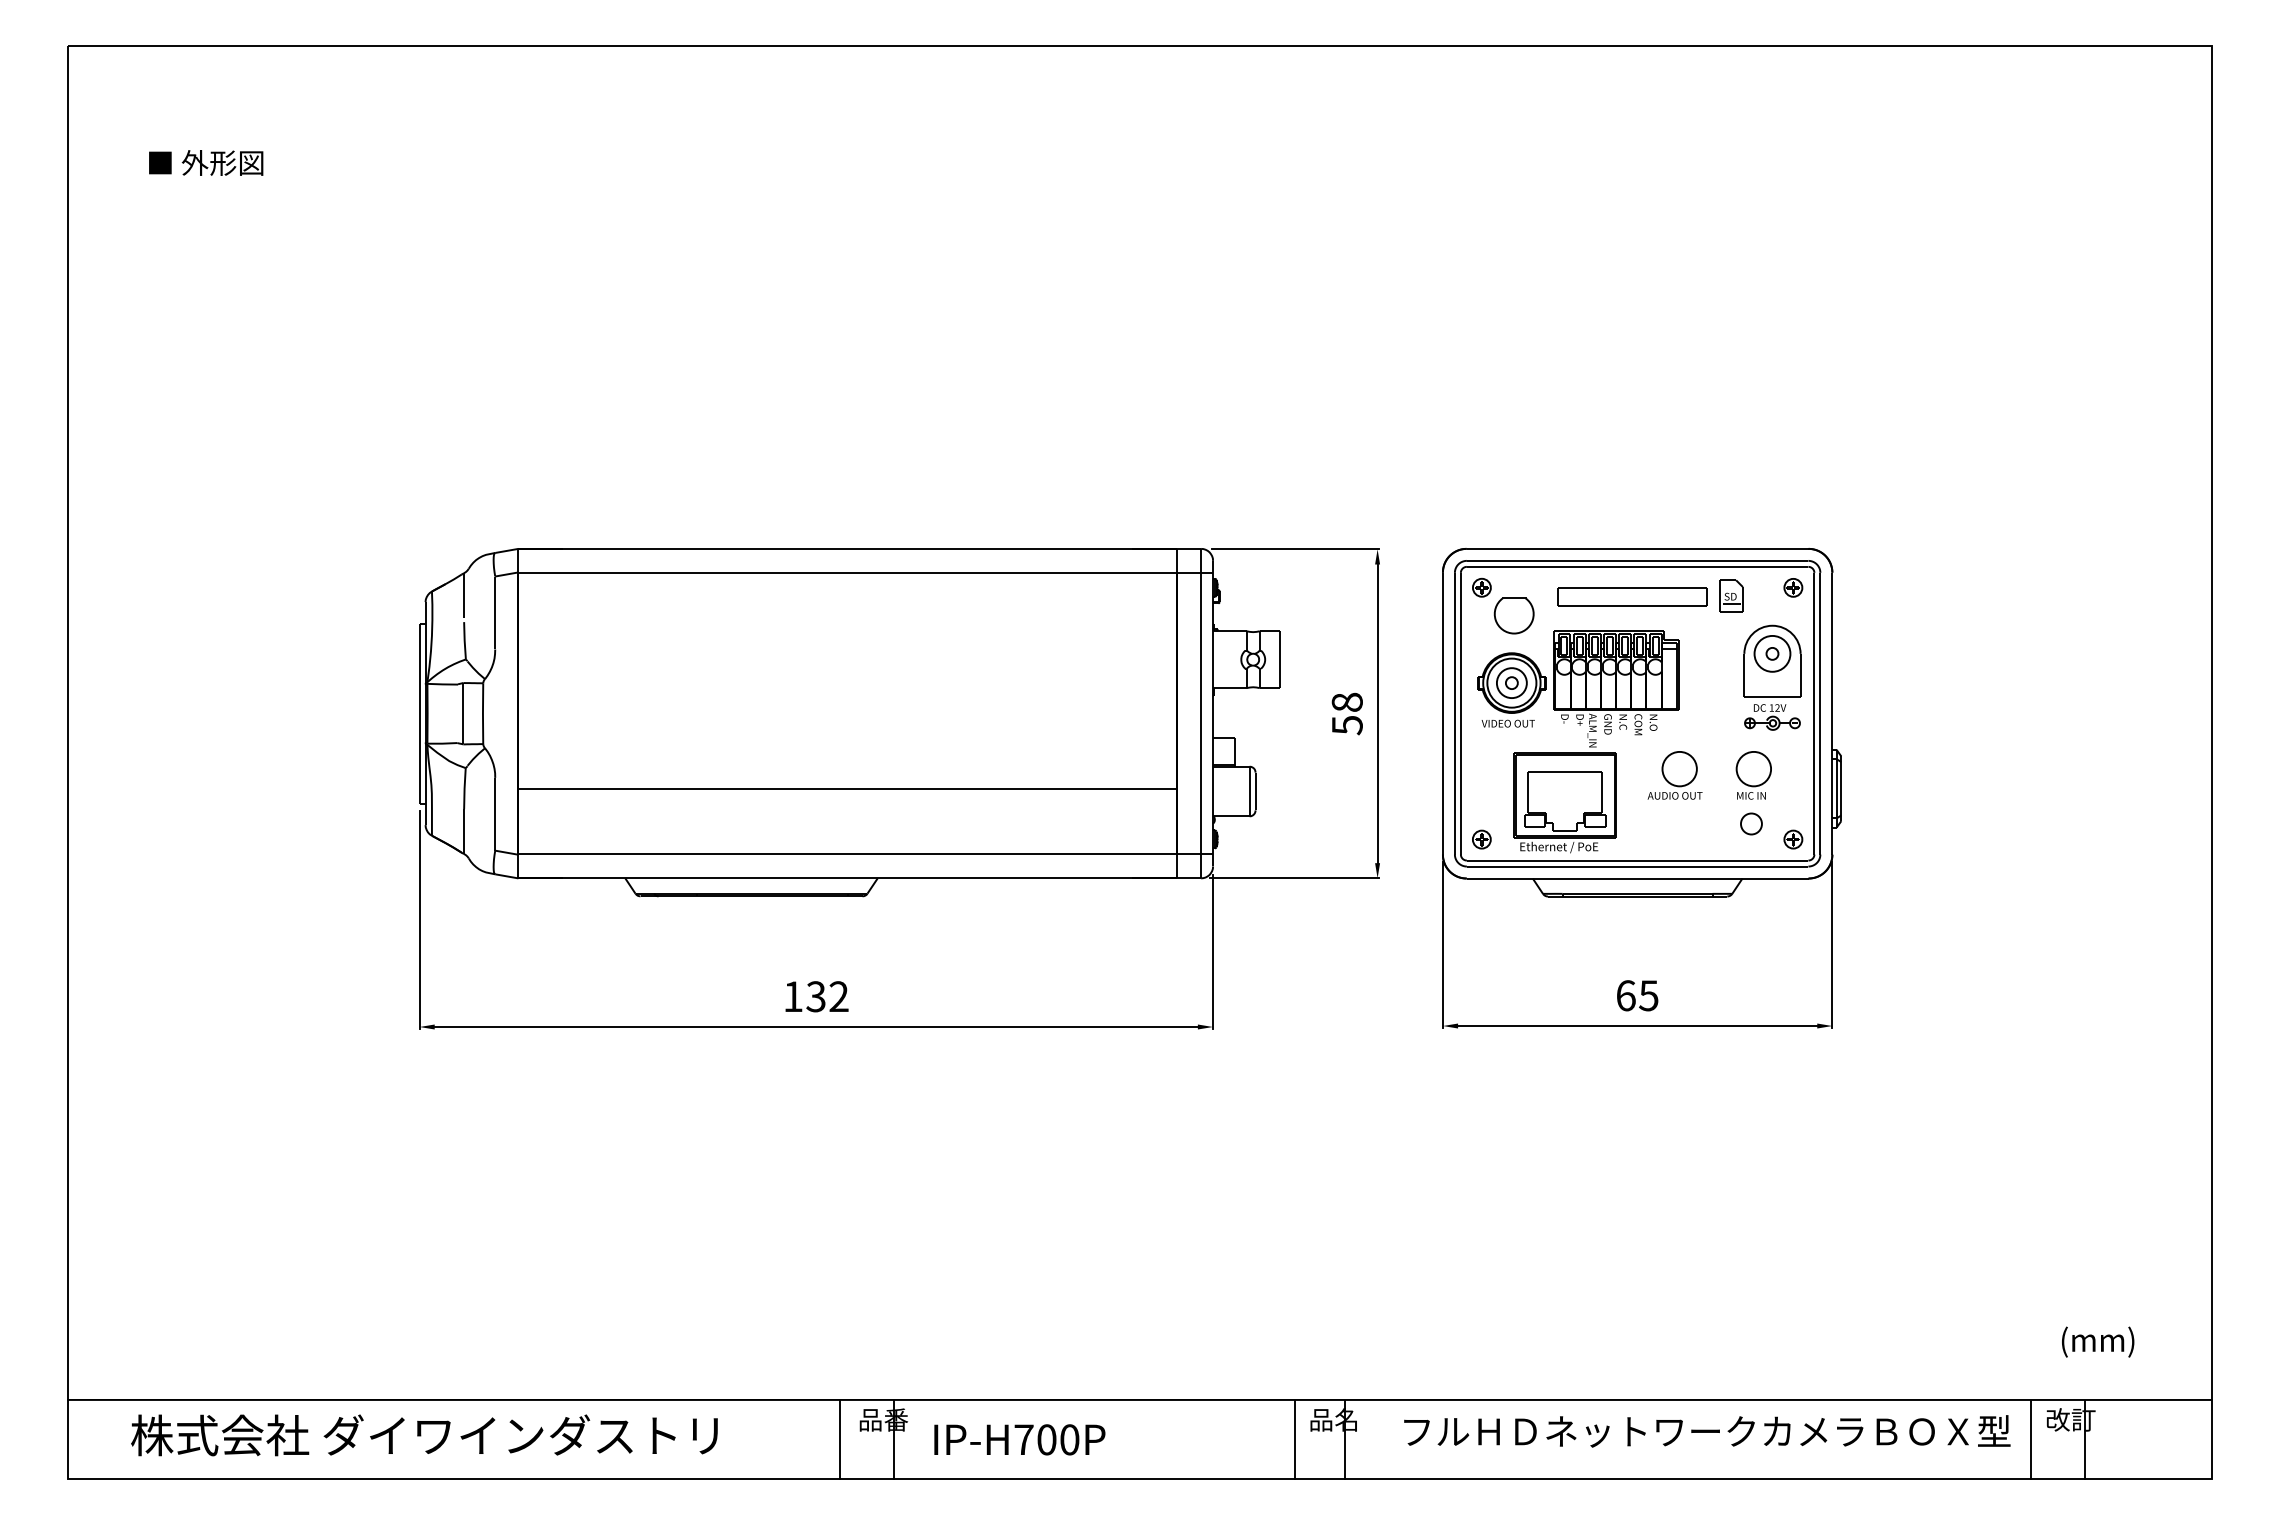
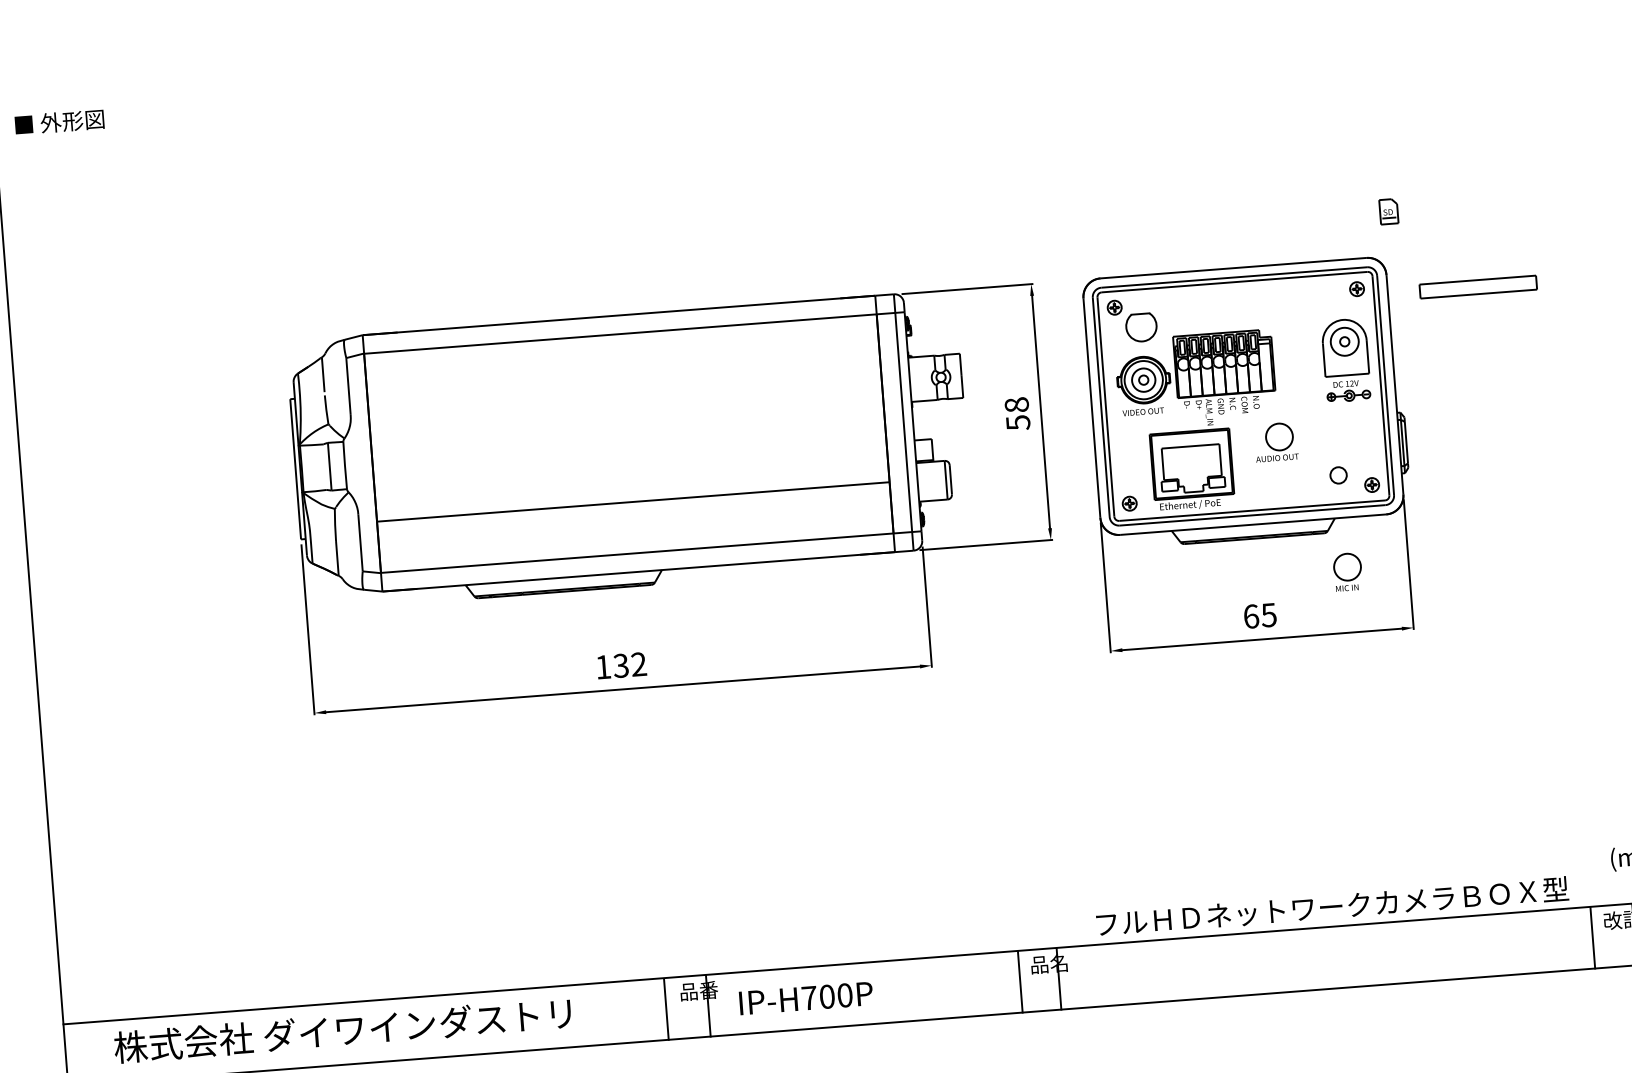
text: (206, 162) -> (59, 121), moved
part: (1731, 595) -> (1388, 211), moved
part: (1632, 596) -> (1478, 286), moved
part: (1753, 775) -> (1347, 572), moved
text: (1707, 1431) -> (1332, 906), moved

